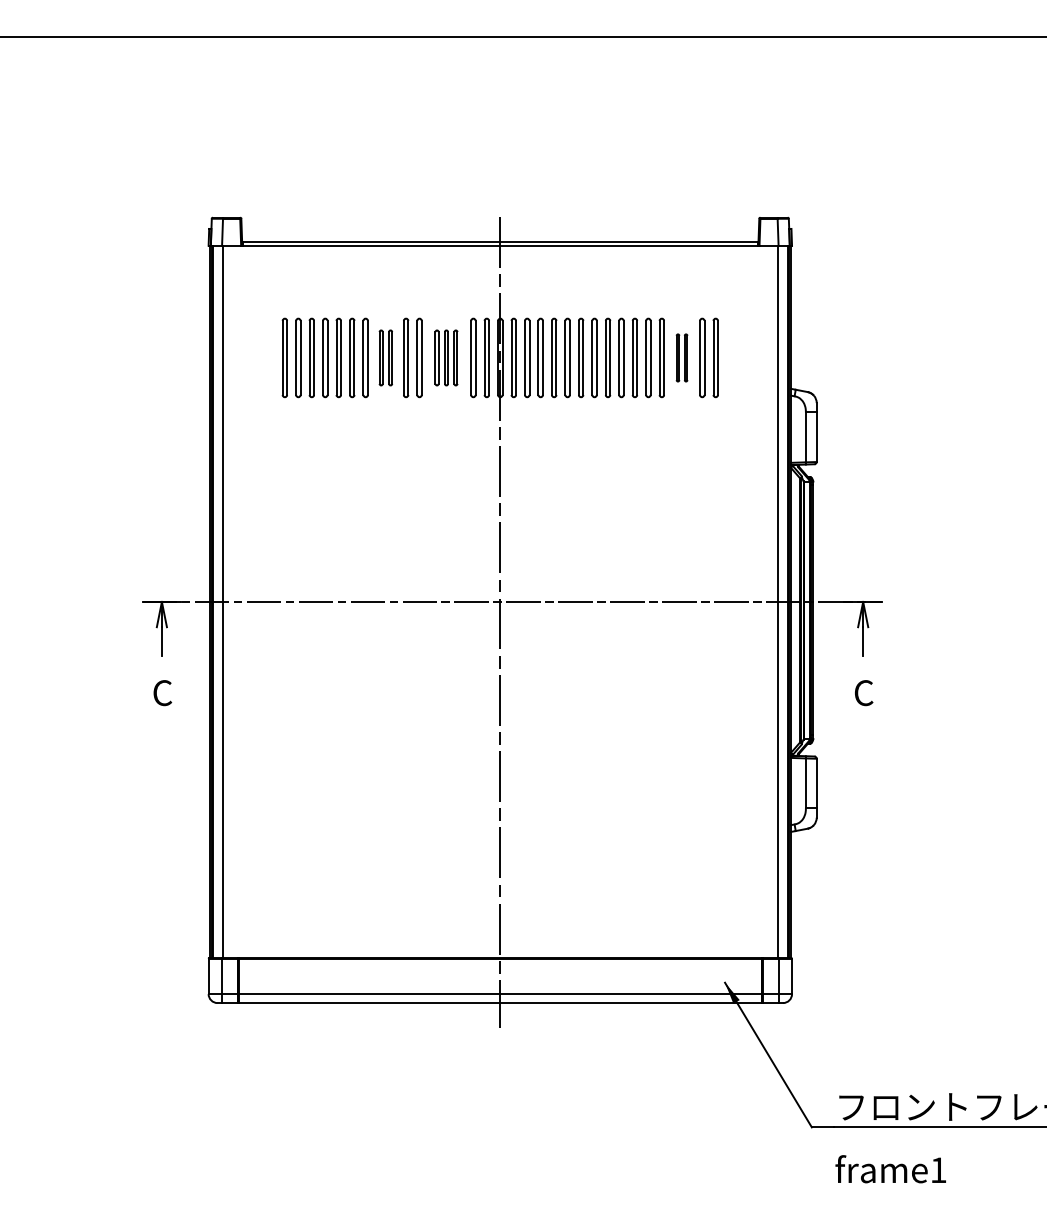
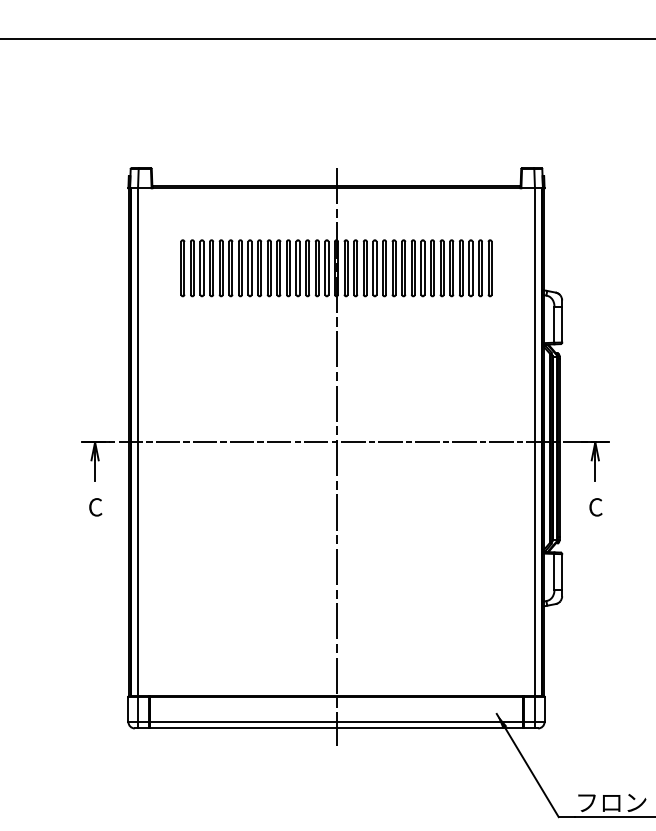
part: (385, 357) -> (254, 267), size x1.43
part: (446, 357) -> (298, 267), size x1.43
part: (681, 357) -> (465, 267), size x1.67

